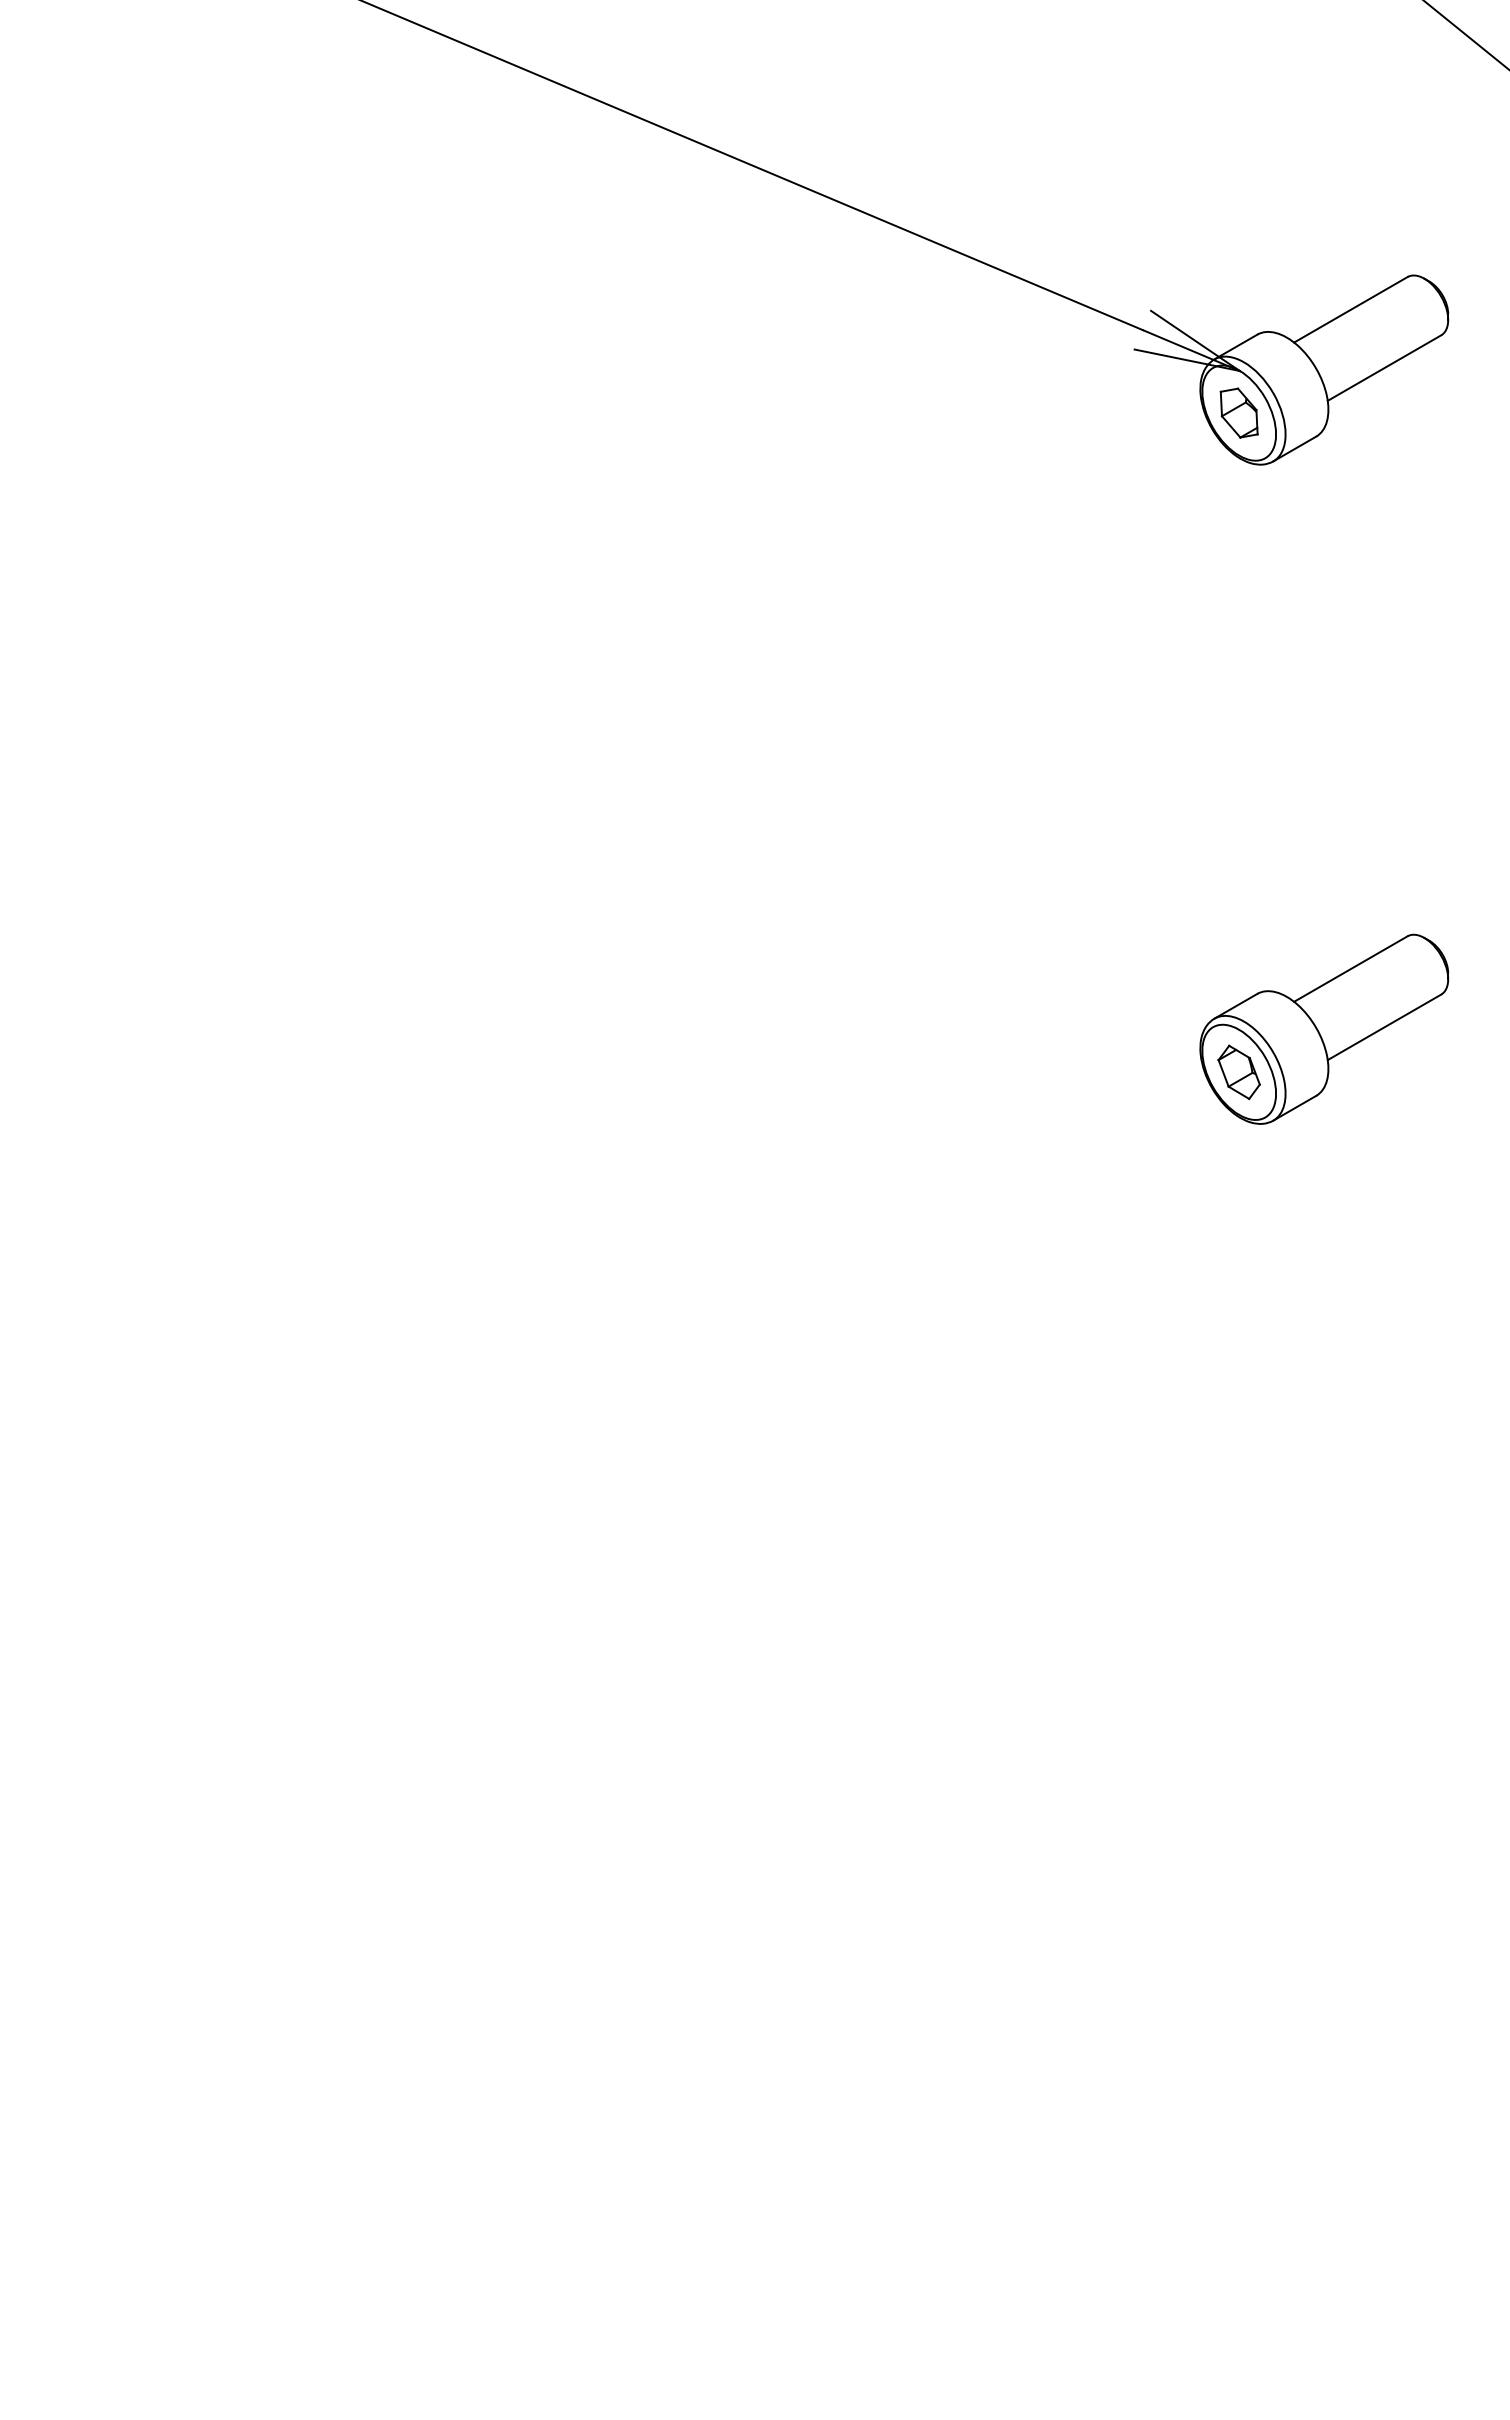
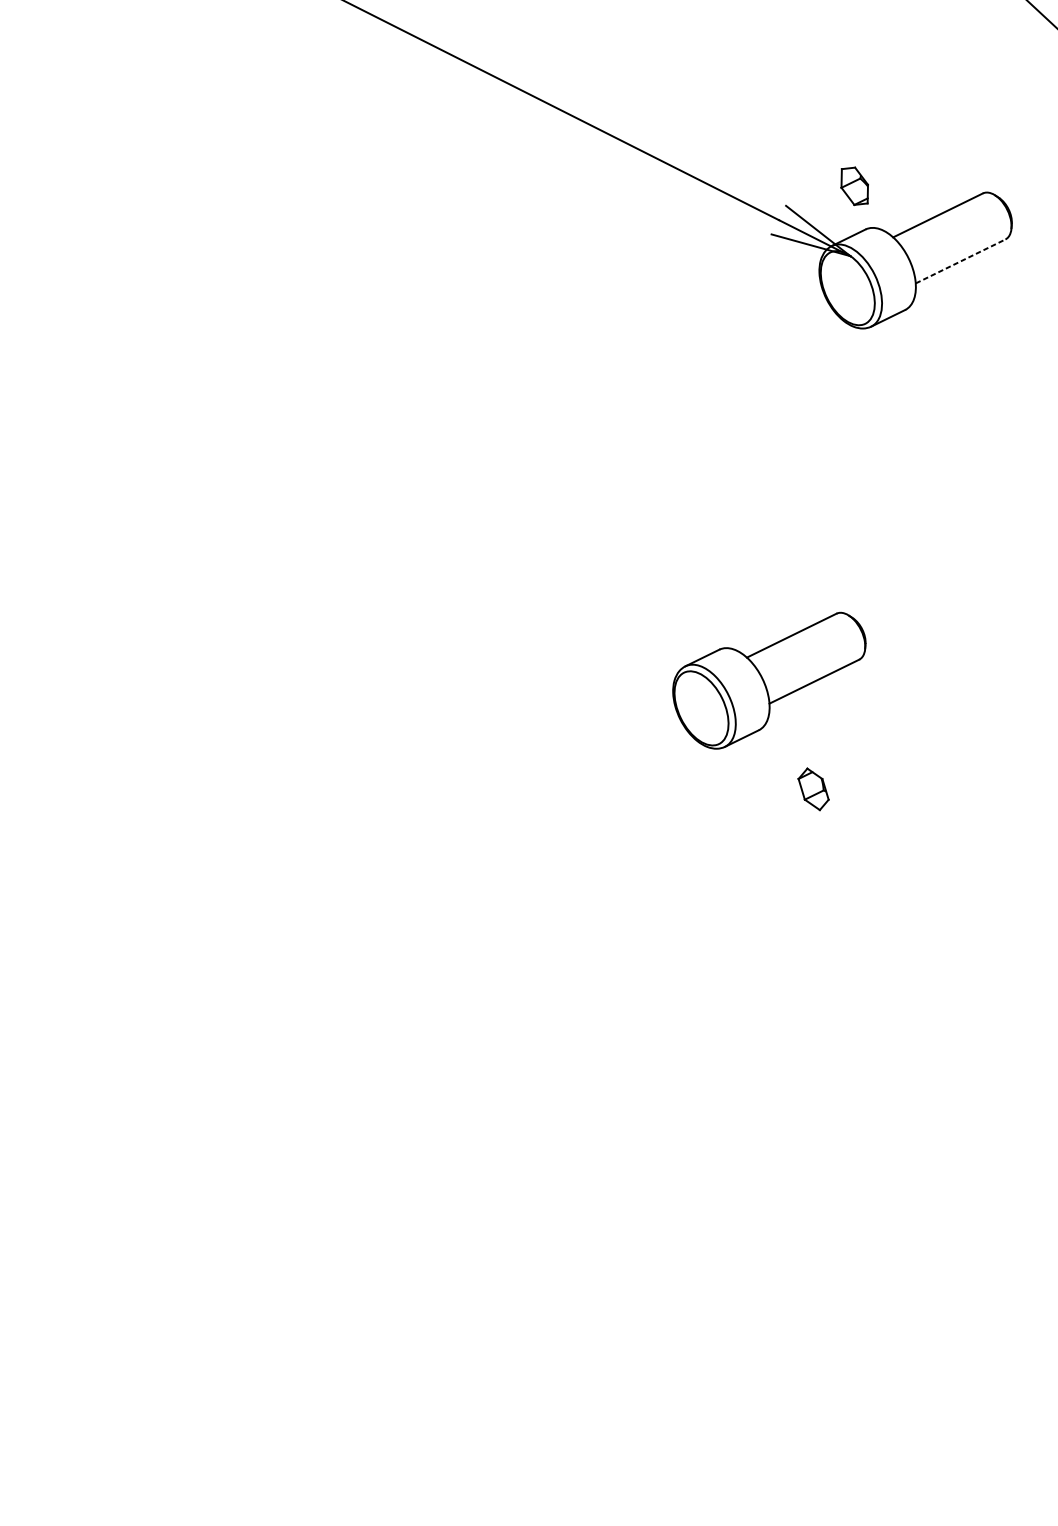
line: (1384, 368) -> (960, 261), solid -> dashed
part: (1238, 412) -> (854, 185), moved
part: (1324, 1028) -> (768, 679), moved

